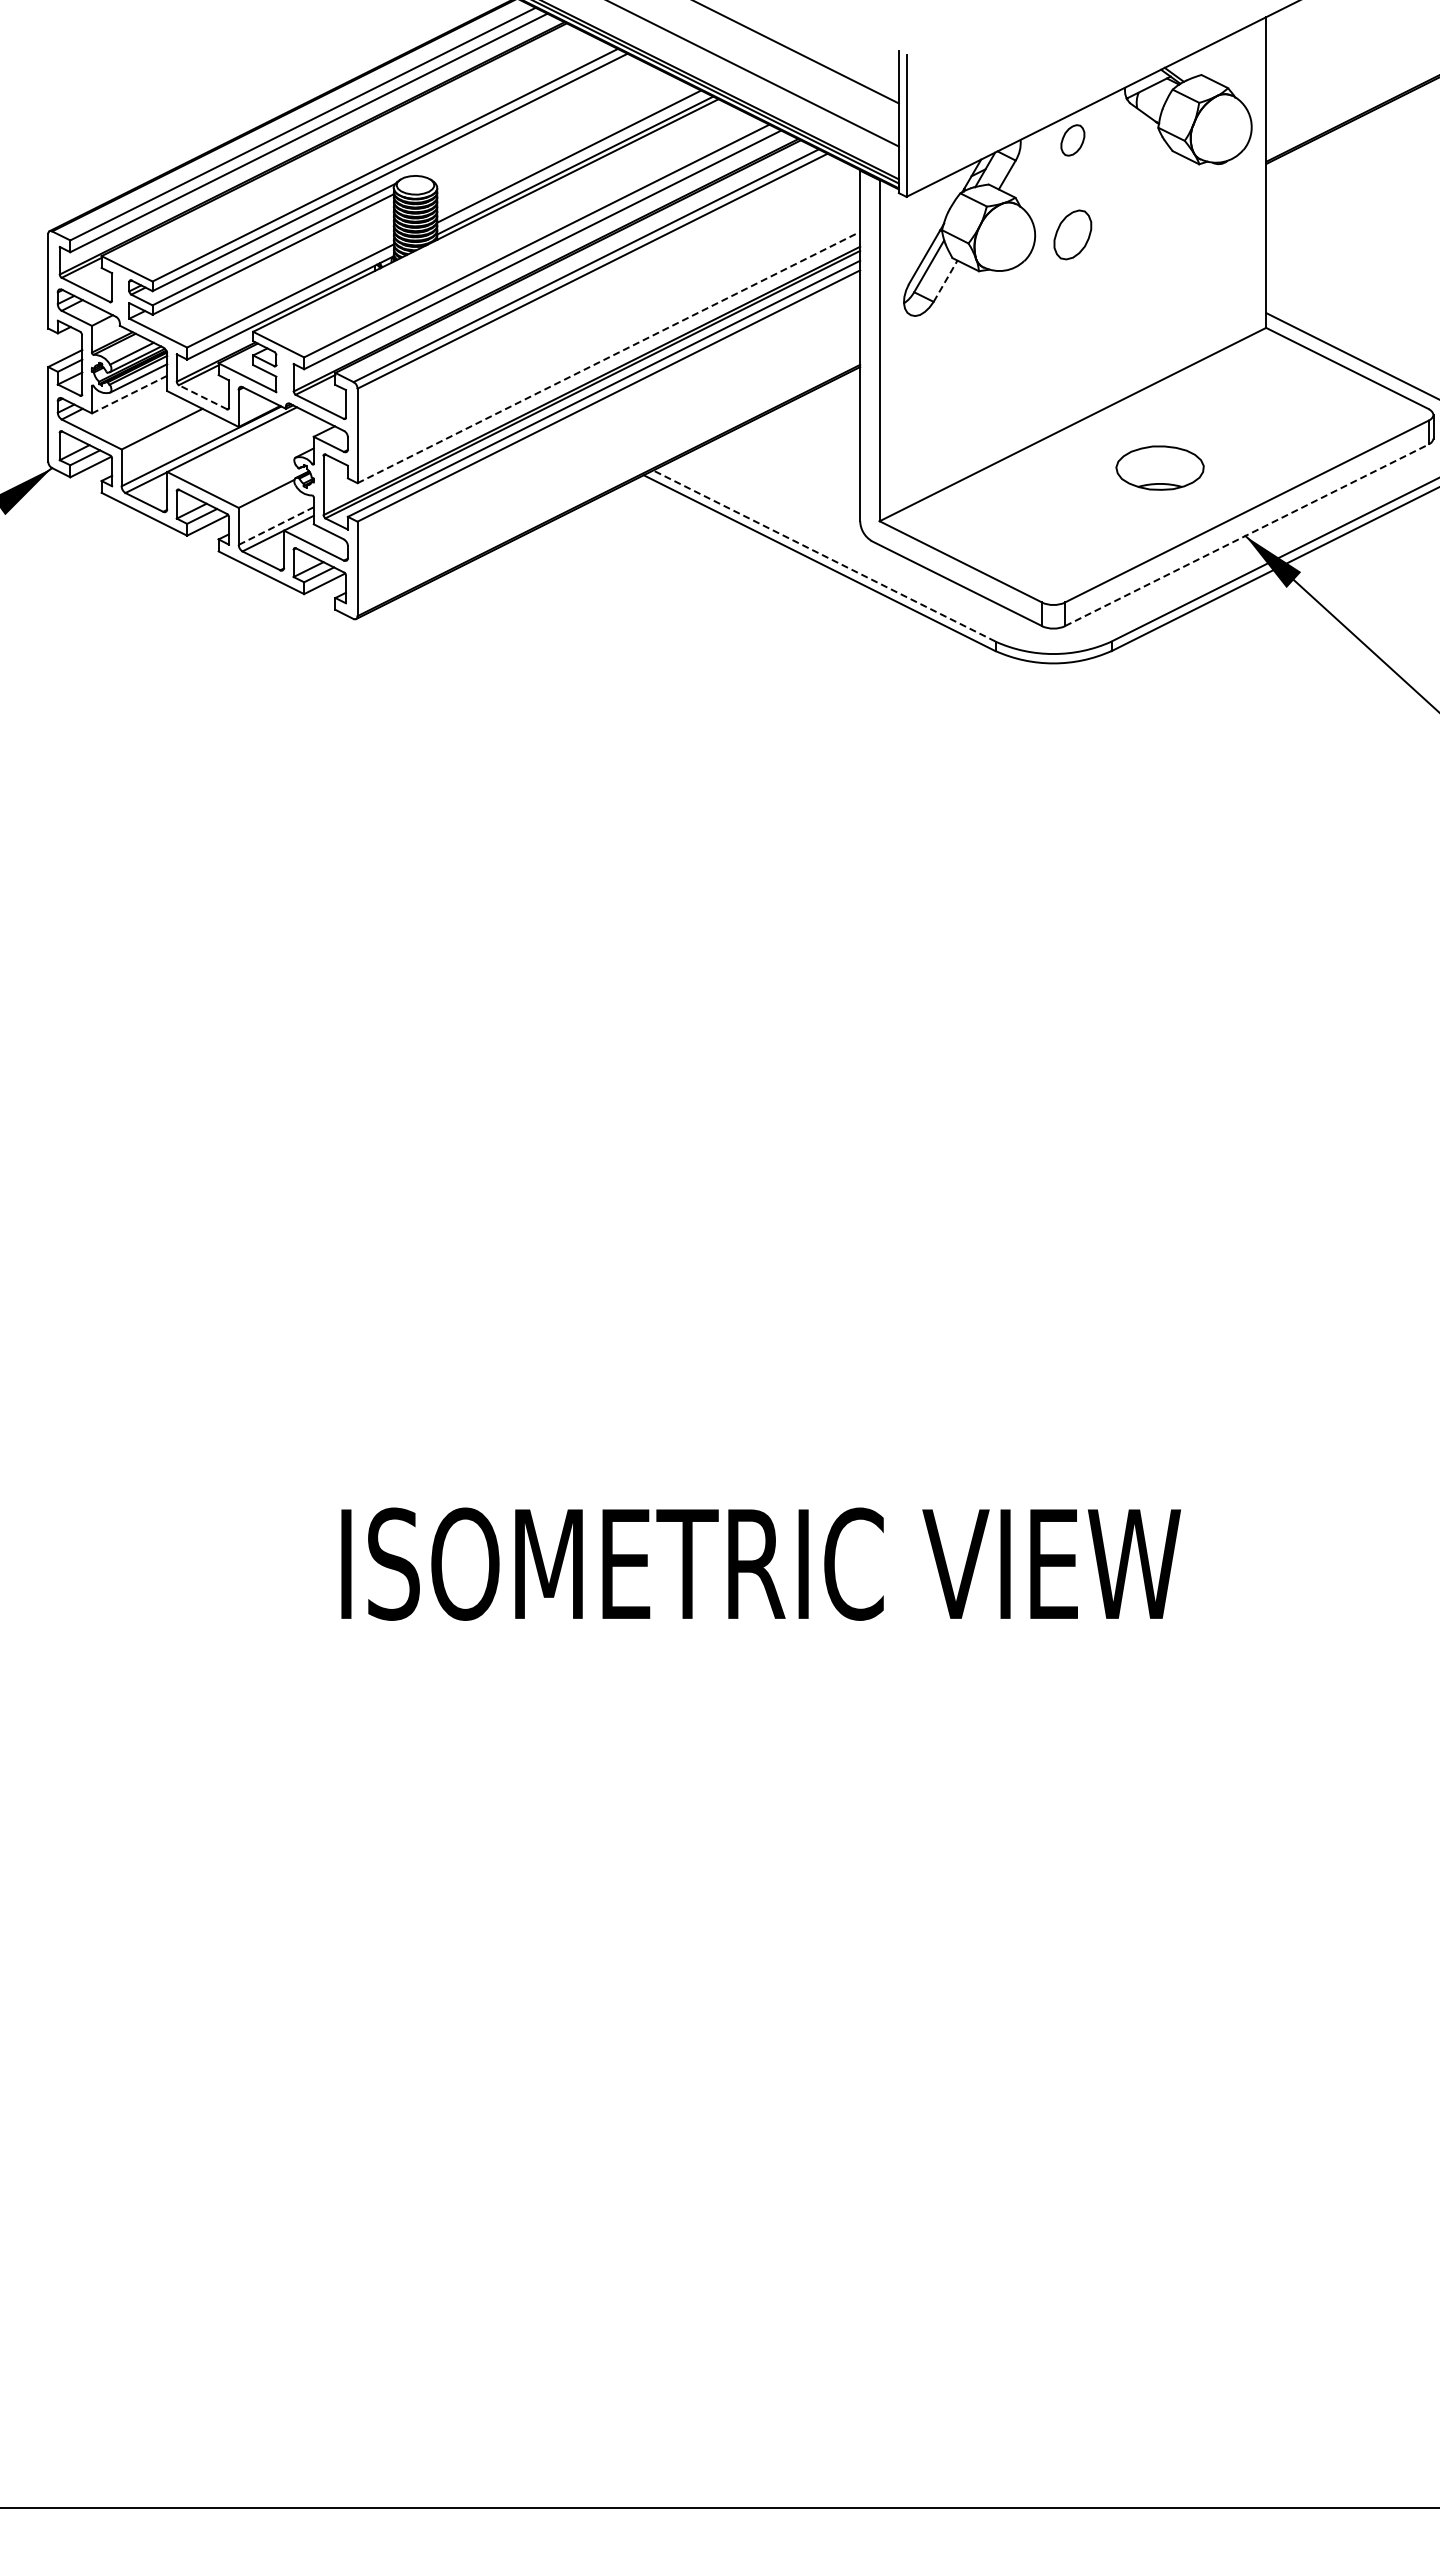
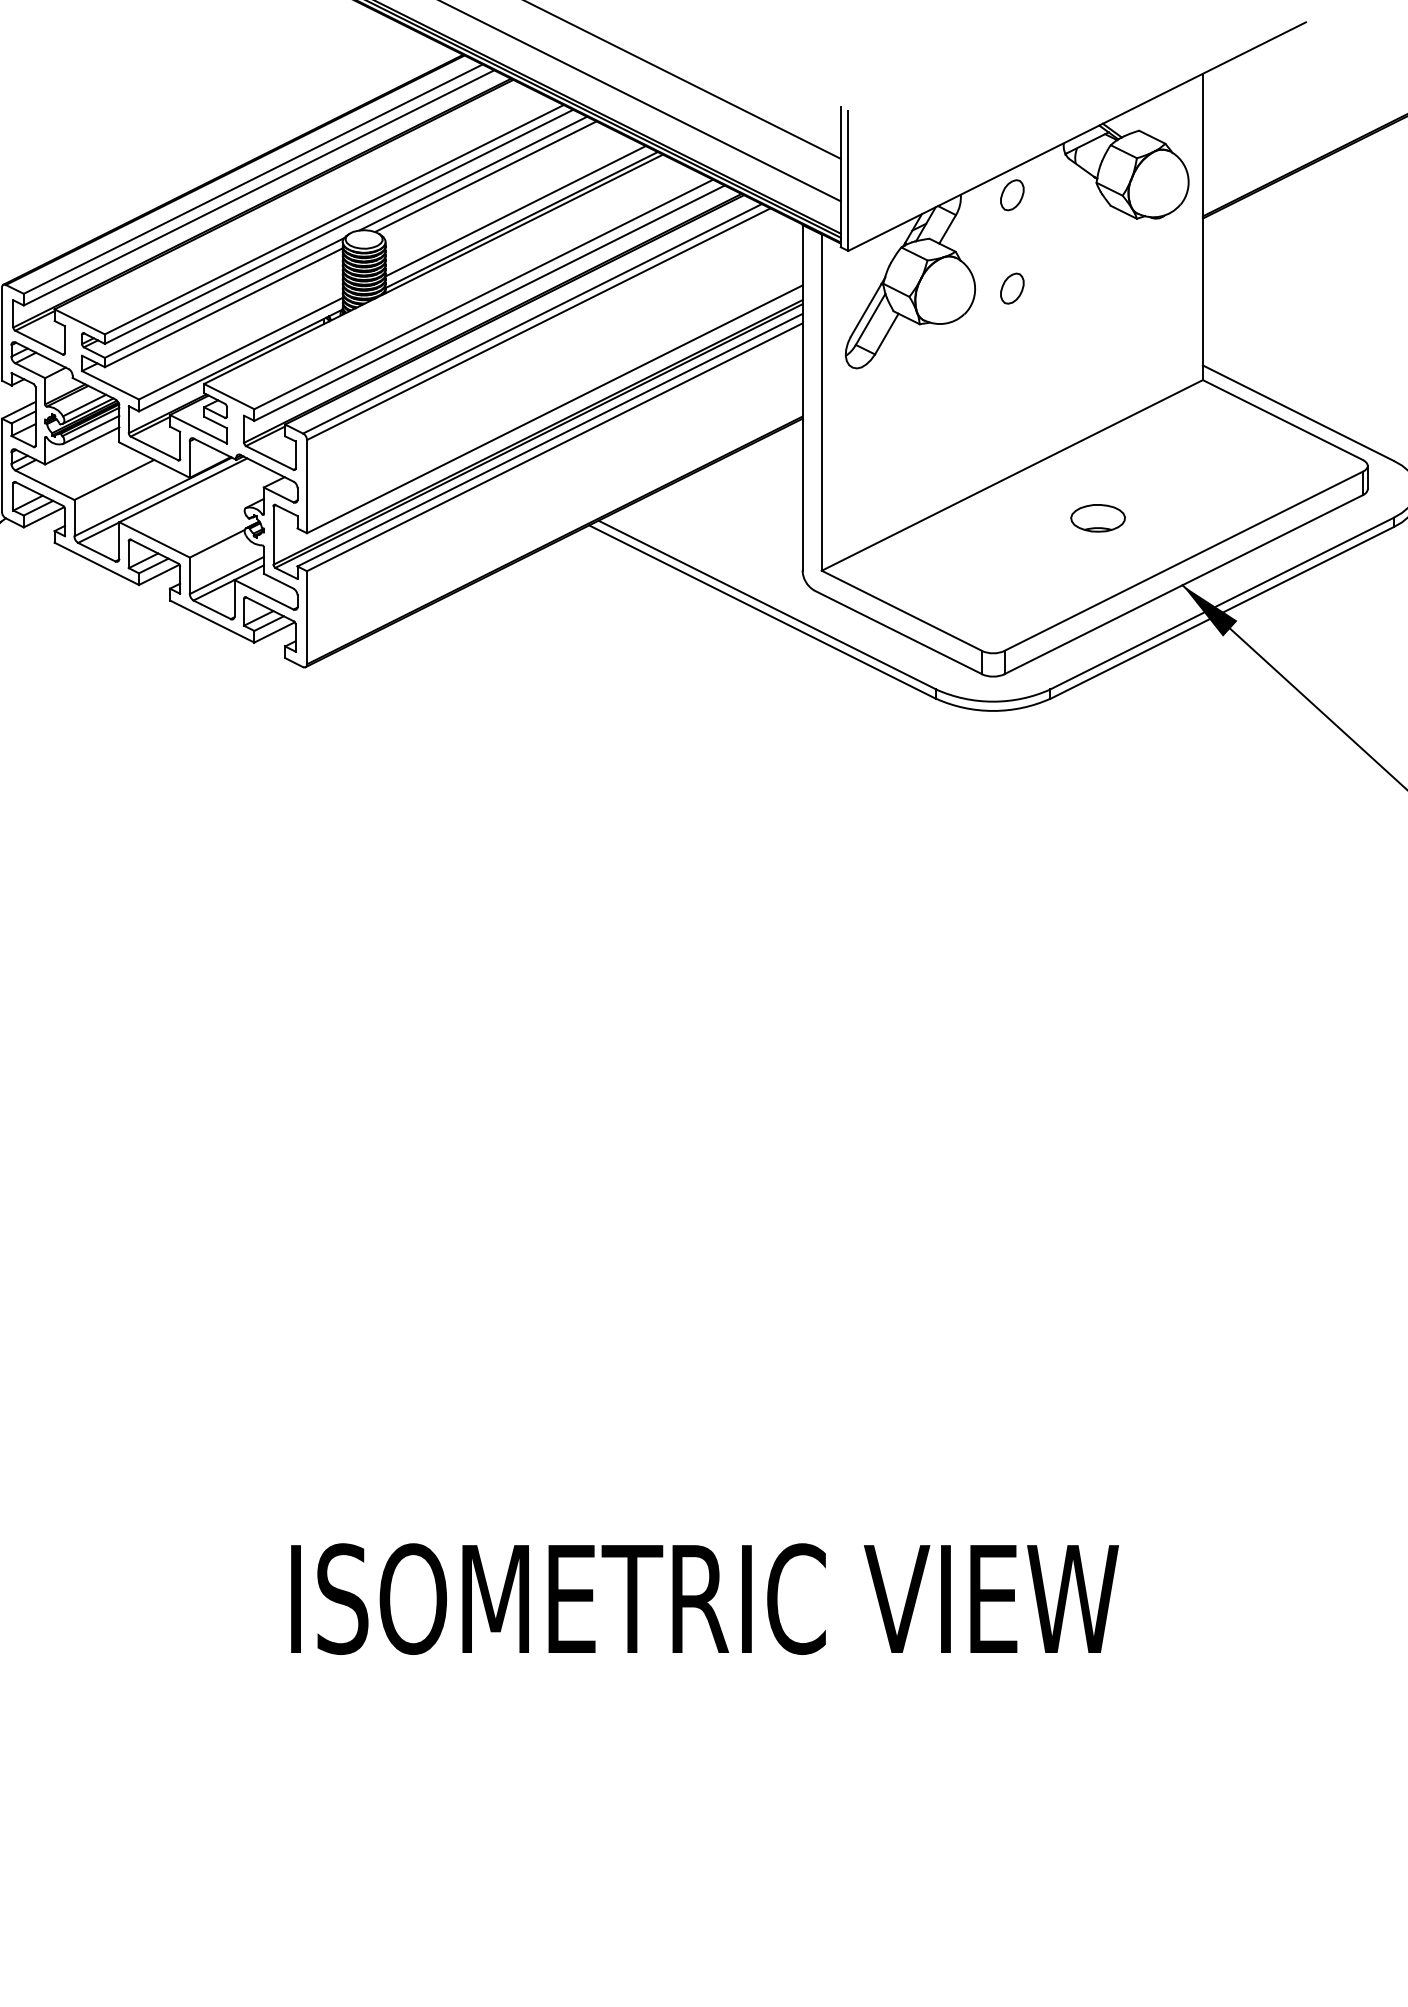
line: (525, 118) -> (472, 173), added
line: (538, 121) -> (485, 176), added
part: (1072, 235) -> (1011, 289), size x0.62
line: (945, 281) -> (886, 334), dashed -> solid
line: (608, 357) -> (554, 409), dashed -> solid
line: (130, 394) -> (83, 445), dashed -> solid
line: (203, 397) -> (155, 448), dashed -> solid
part: (1159, 467) -> (1097, 517), size x0.62
line: (276, 526) -> (227, 575), dashed -> solid
line: (1247, 535) -> (1184, 584), dashed -> solid
line: (823, 555) -> (766, 604), dashed -> solid

